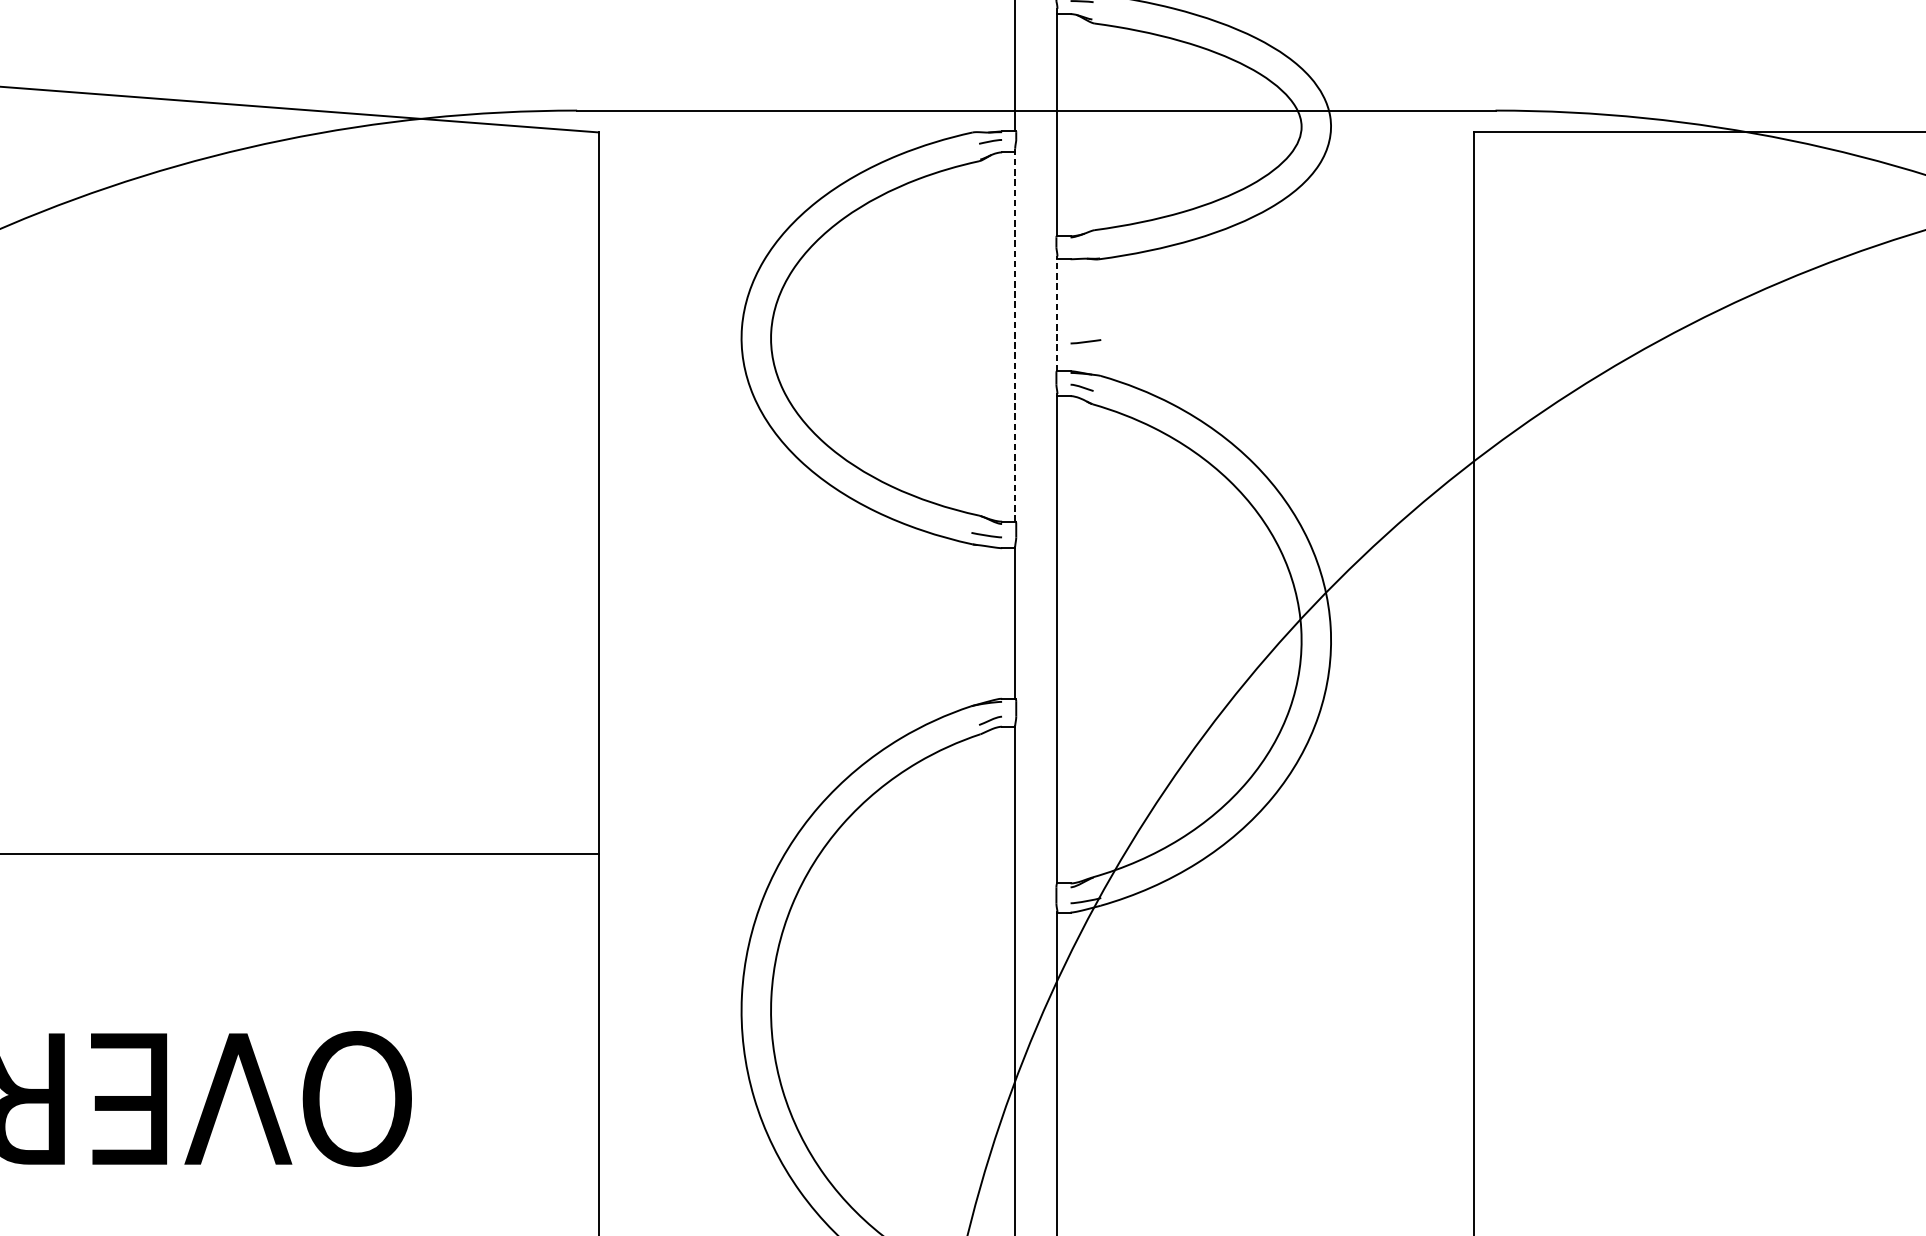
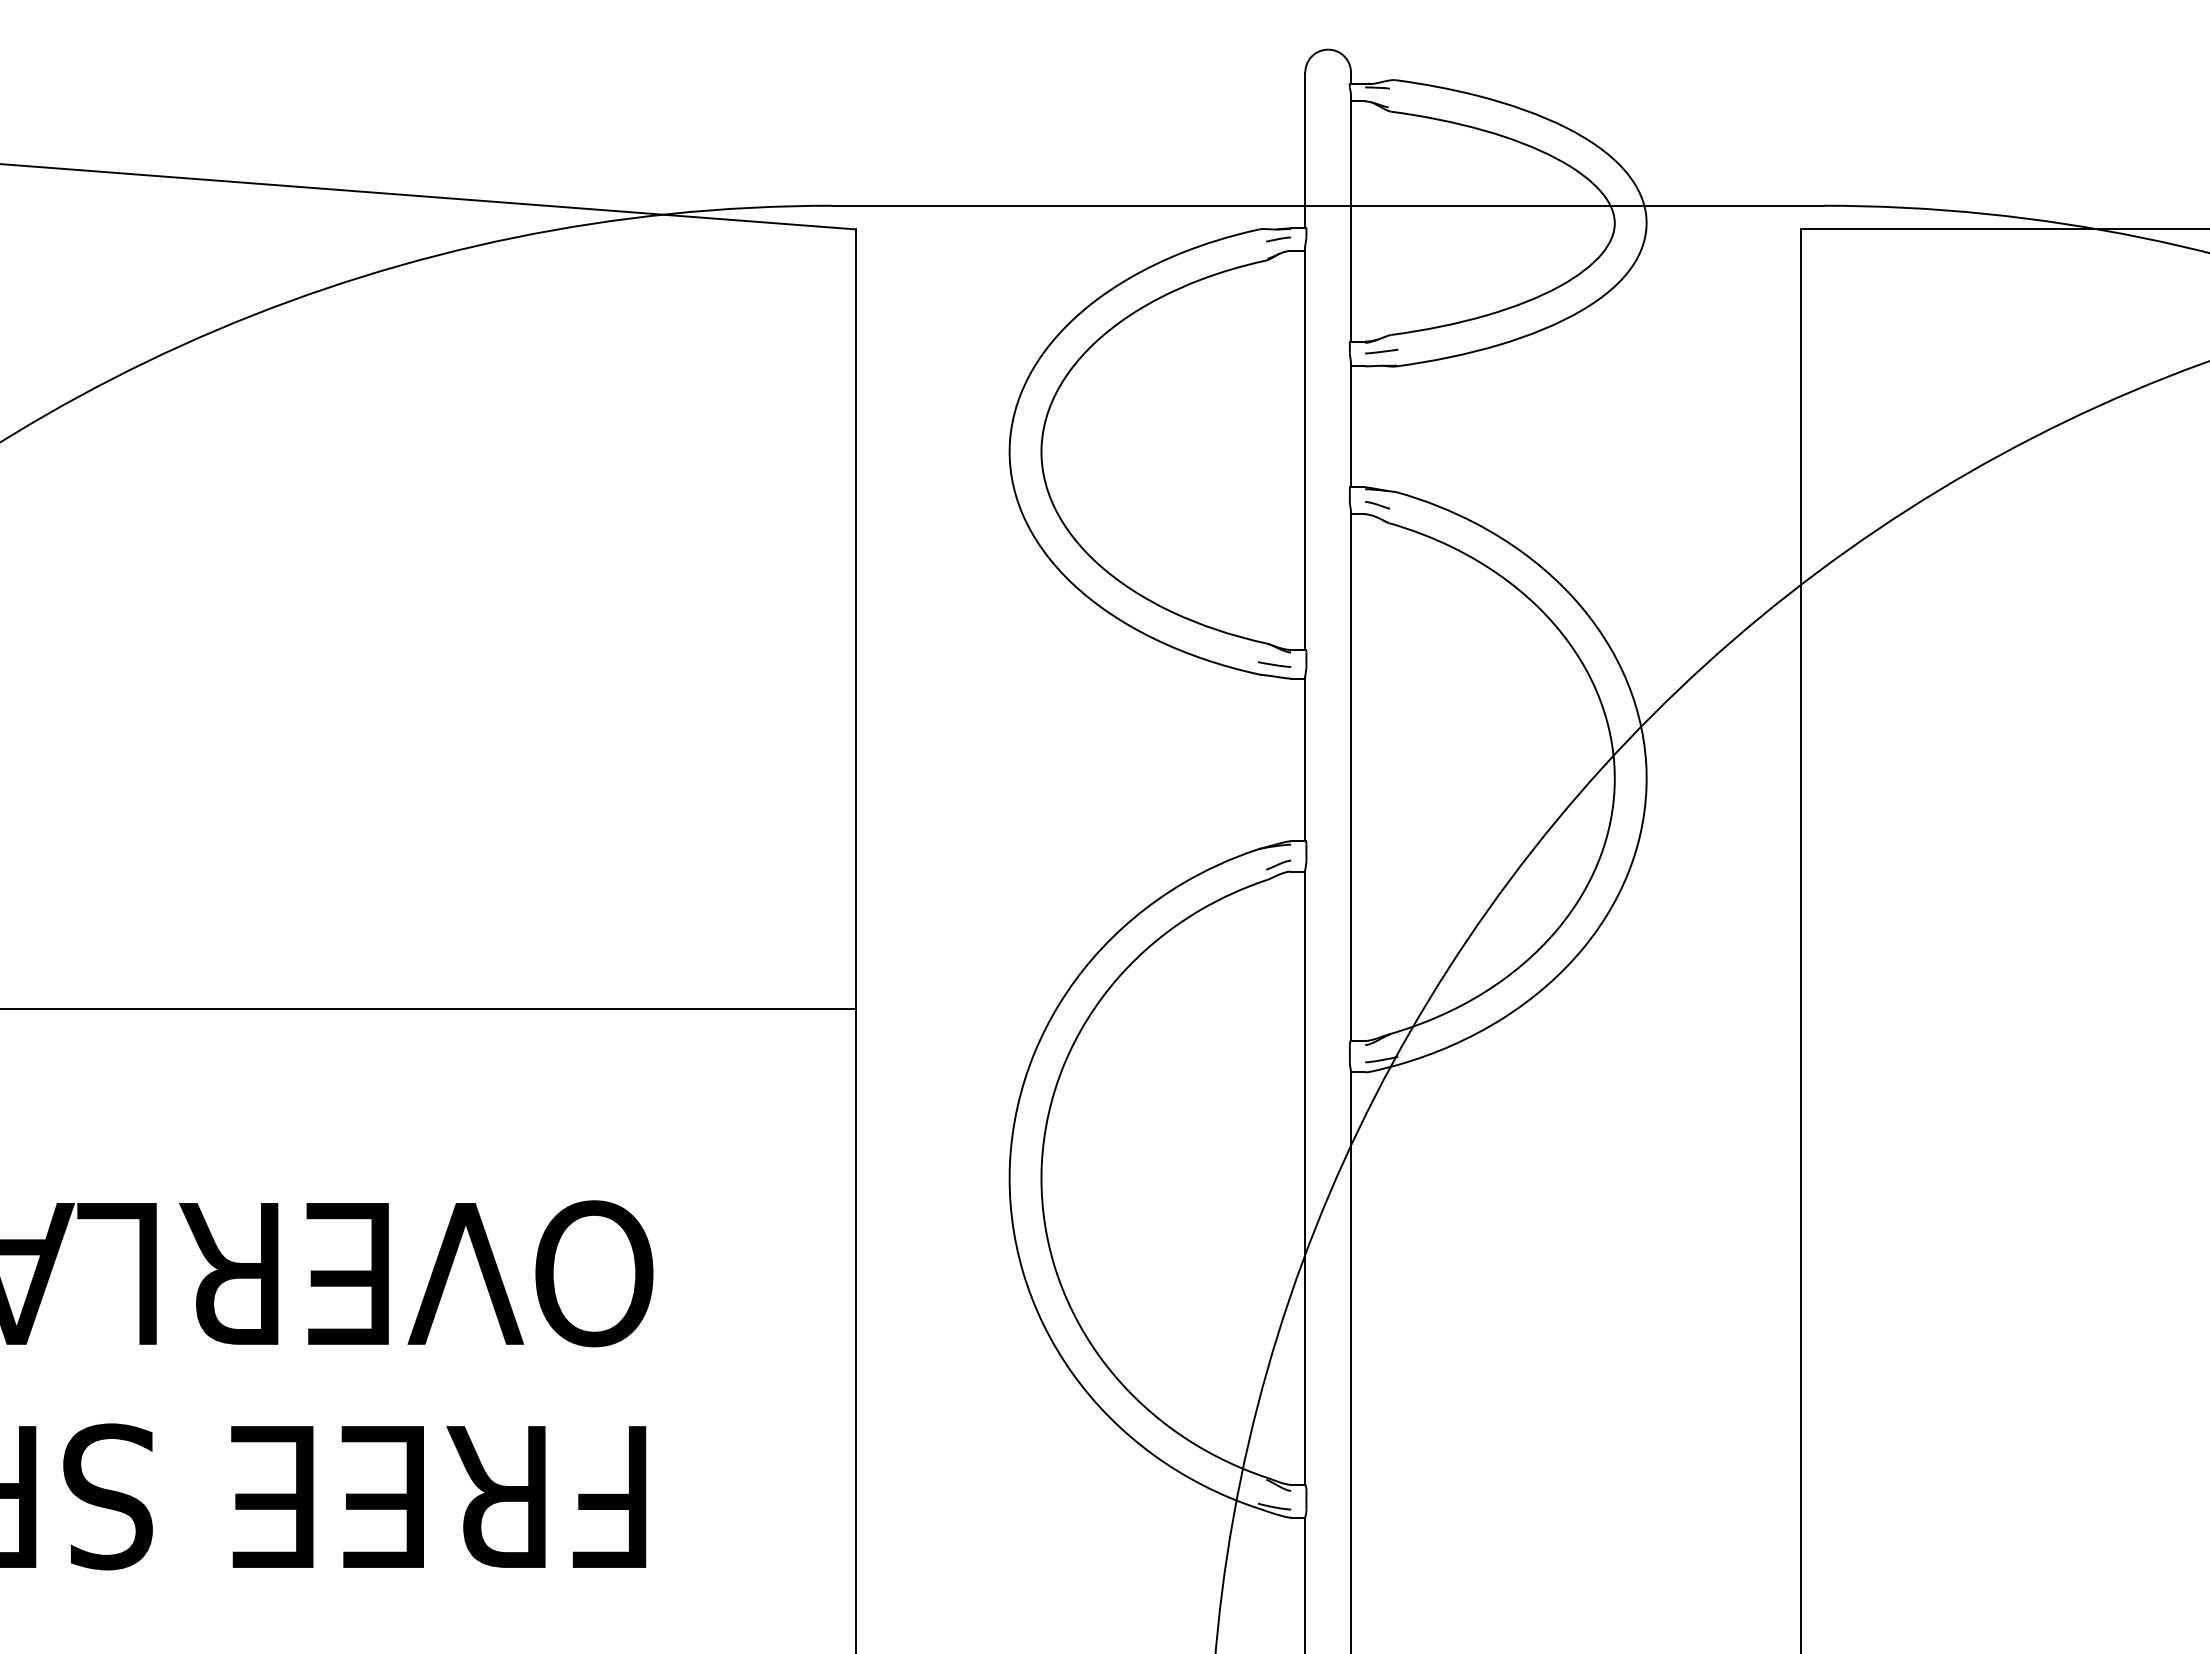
line: (1057, 313) -> (1350, 424), dashed -> solid
line: (1015, 336) -> (1305, 449), dashed -> solid
line: (1085, 341) -> (1381, 351), moved

